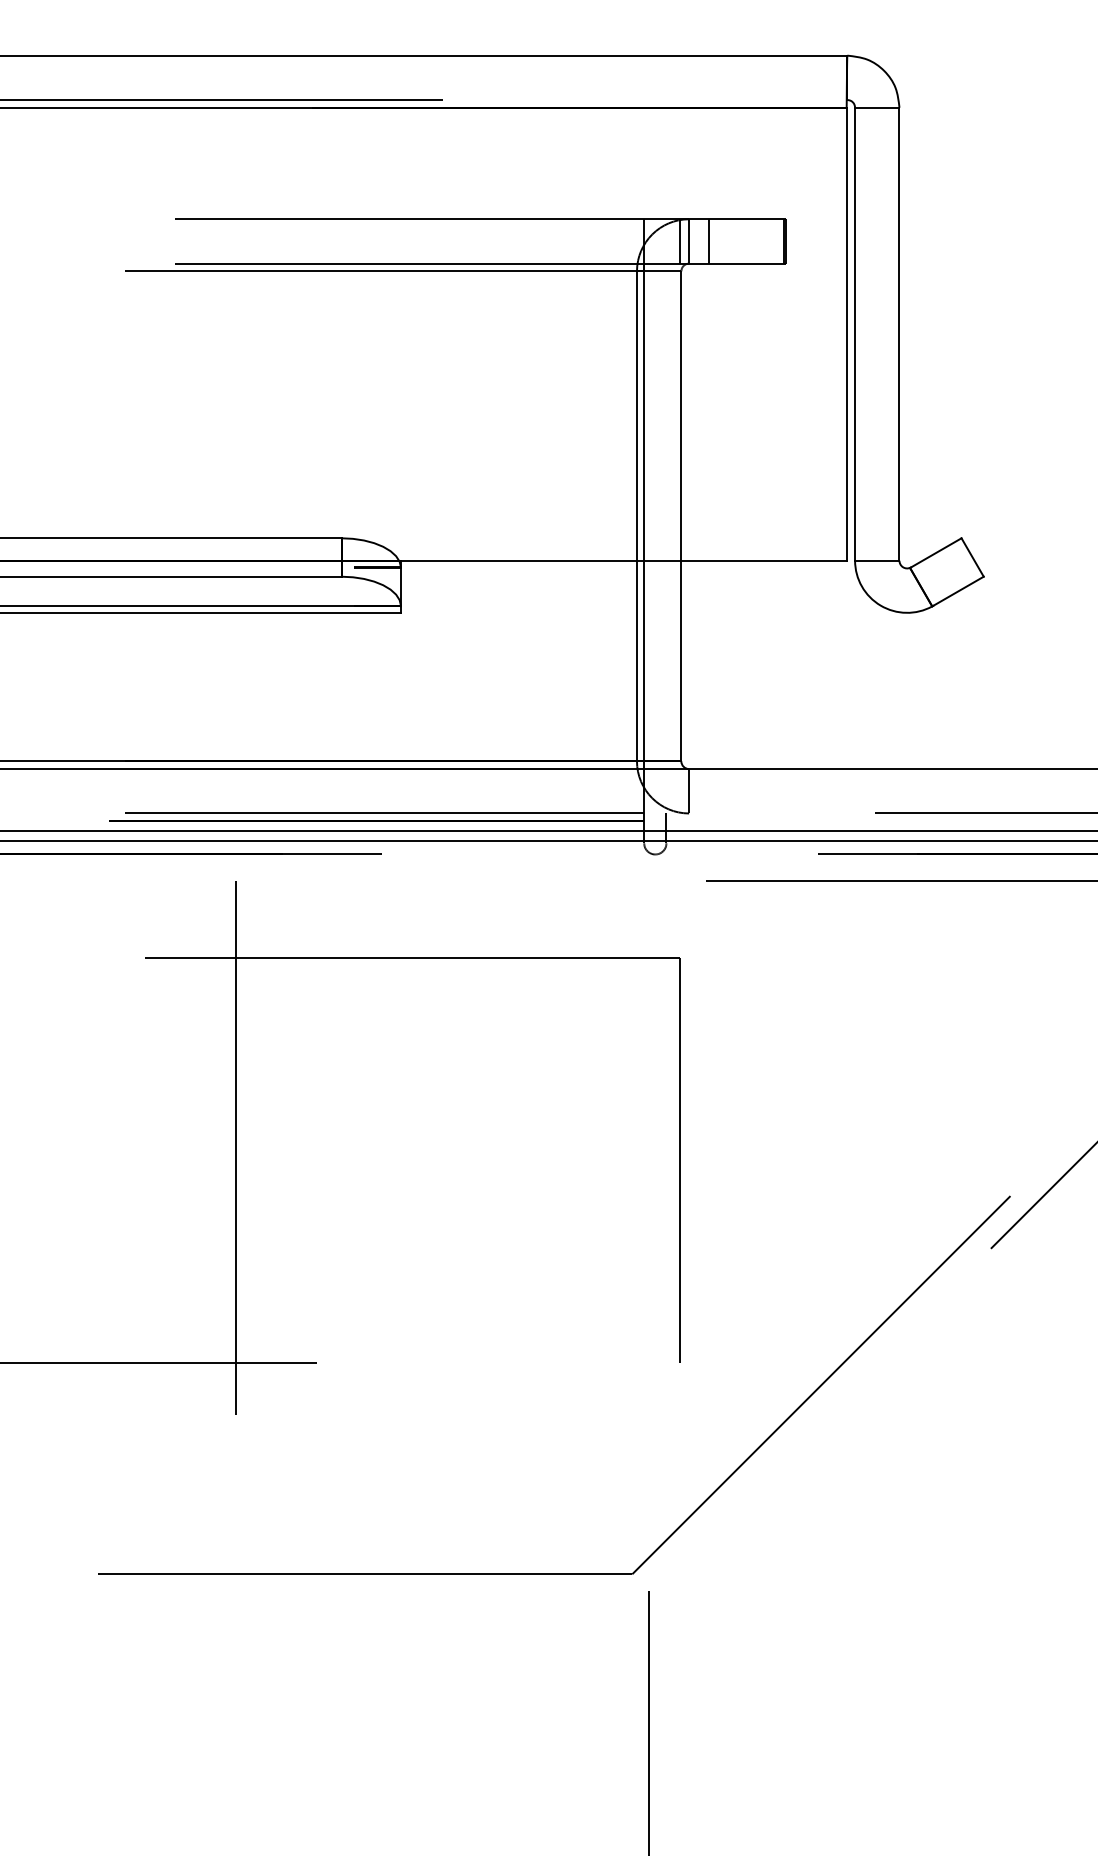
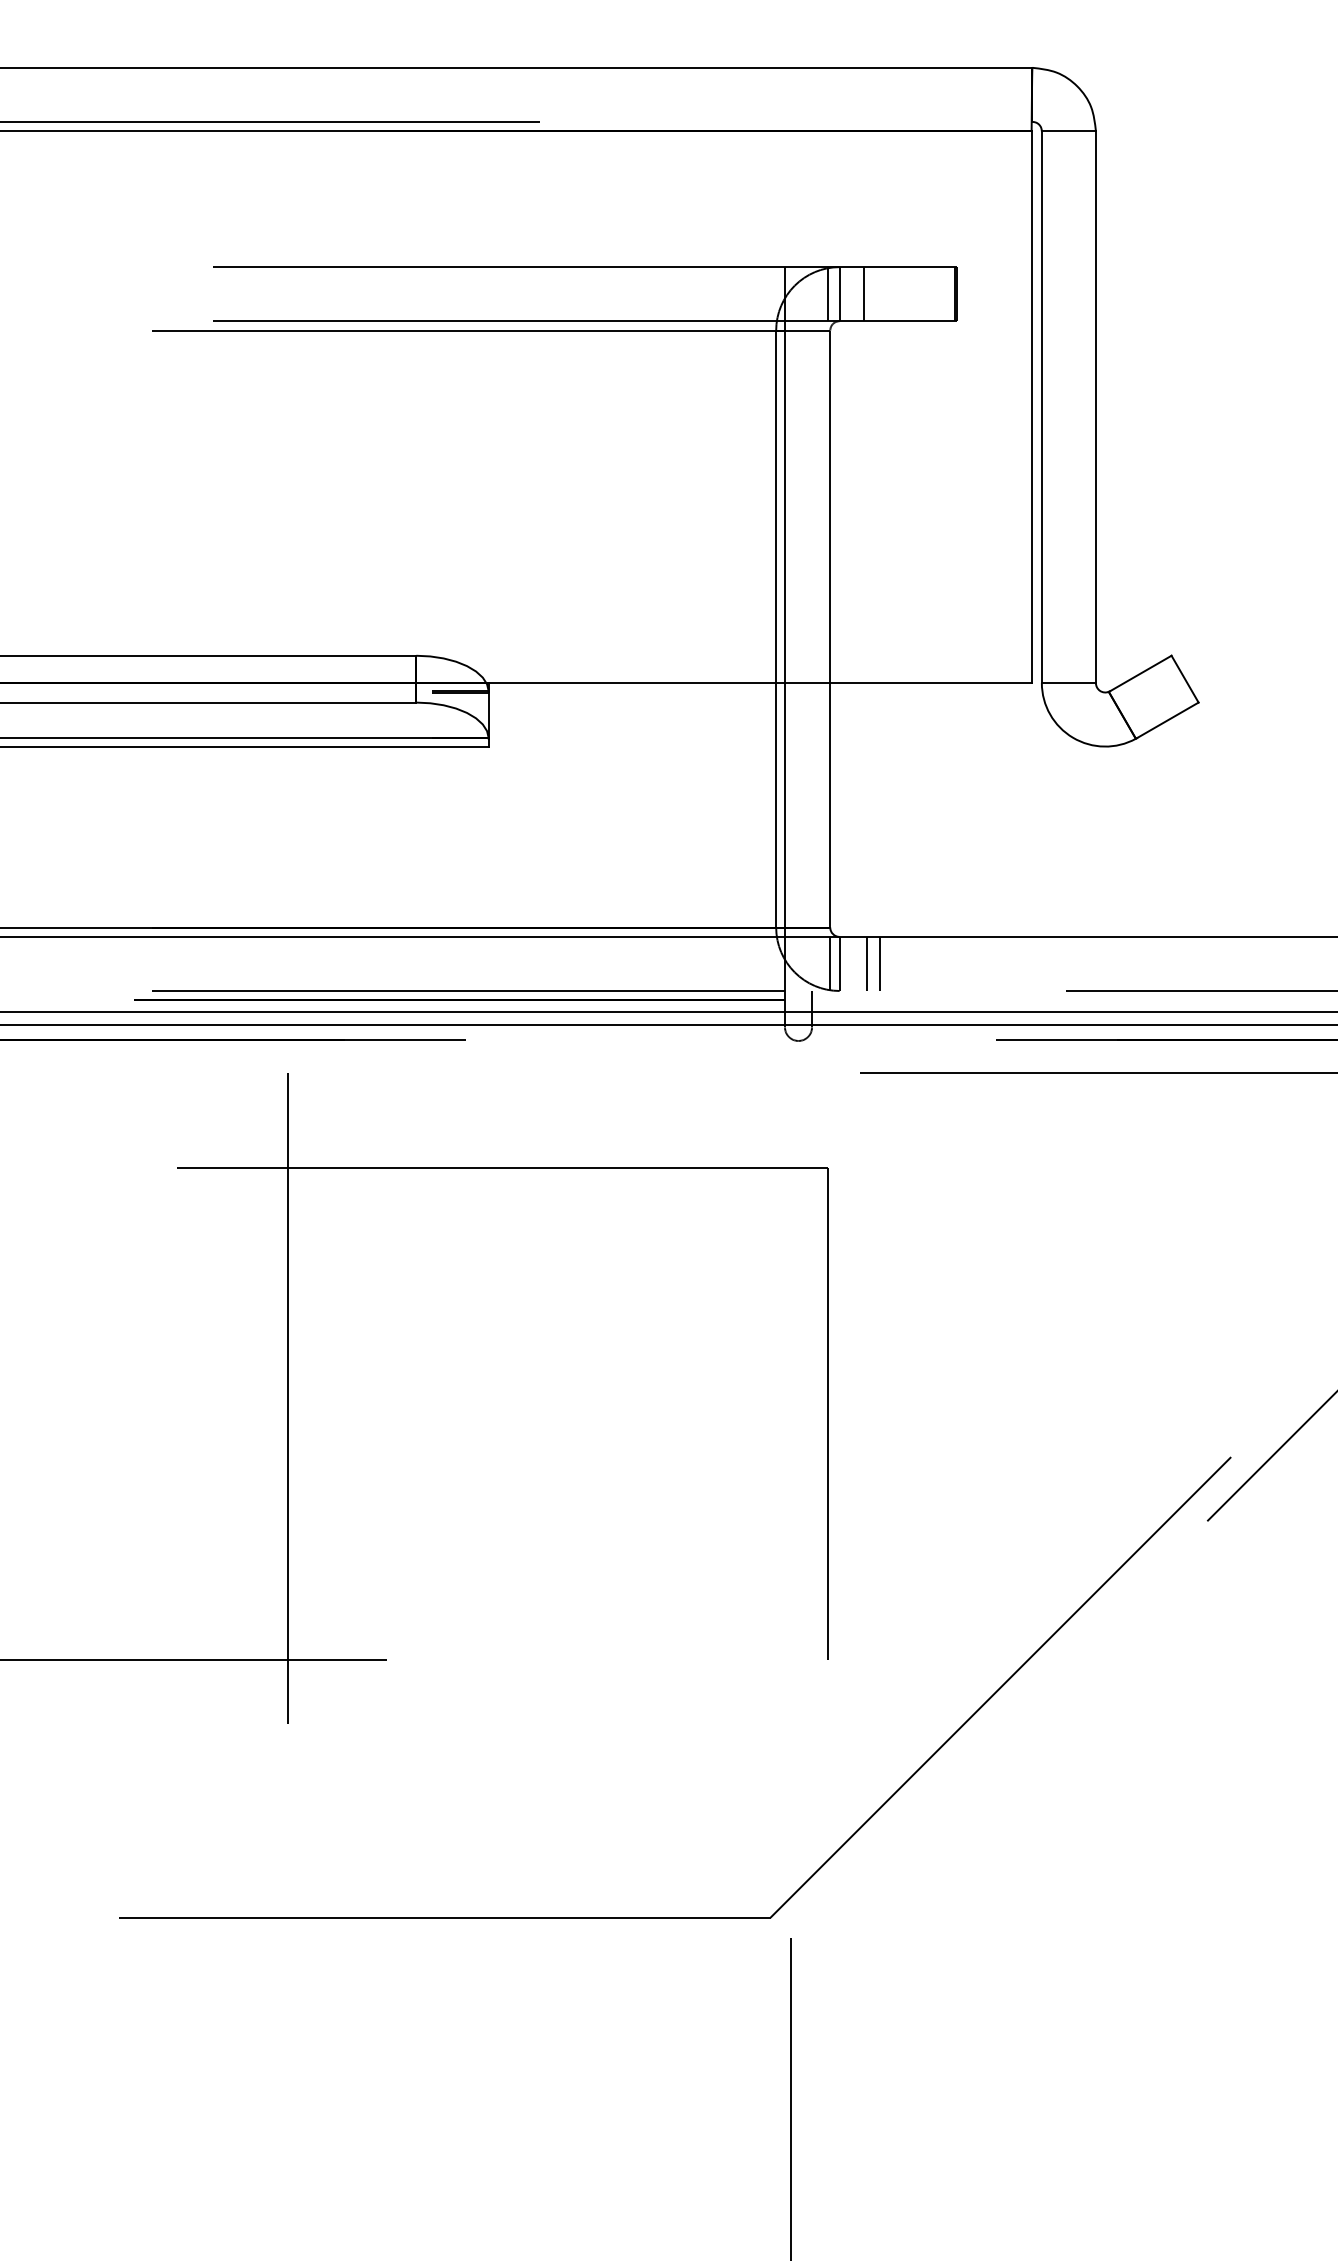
line: (681, 790) -> (830, 963), added
line: (711, 790) -> (866, 963), added
line: (722, 790) -> (880, 963), added

